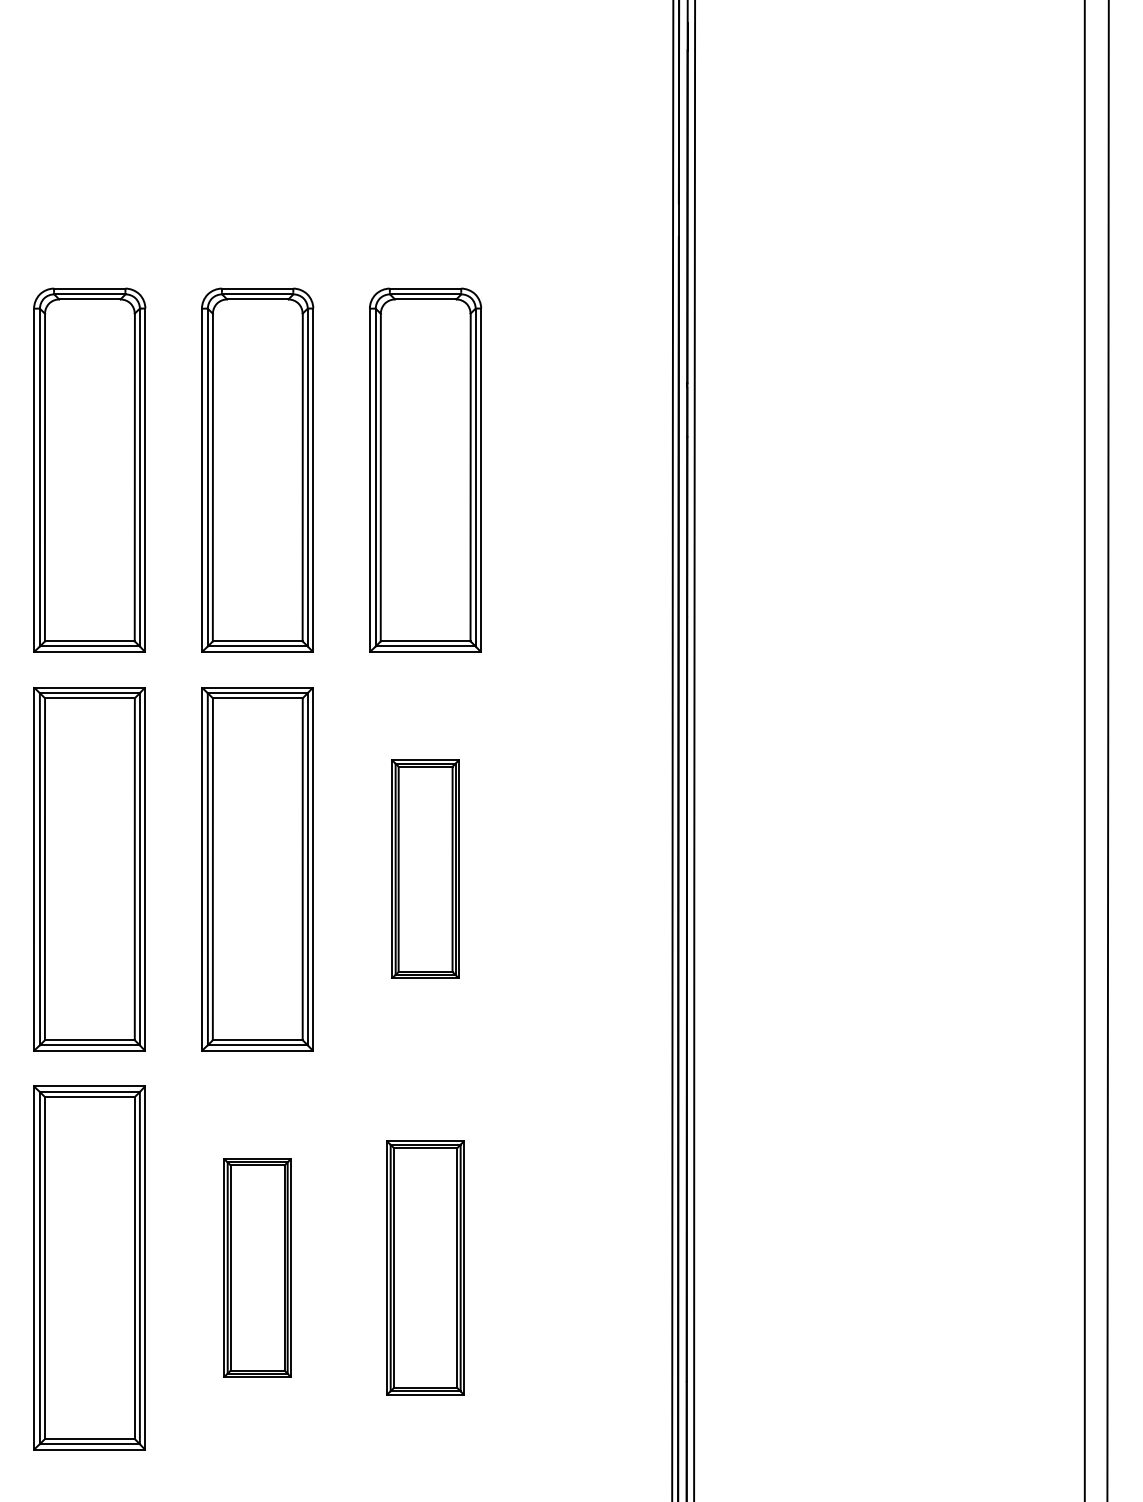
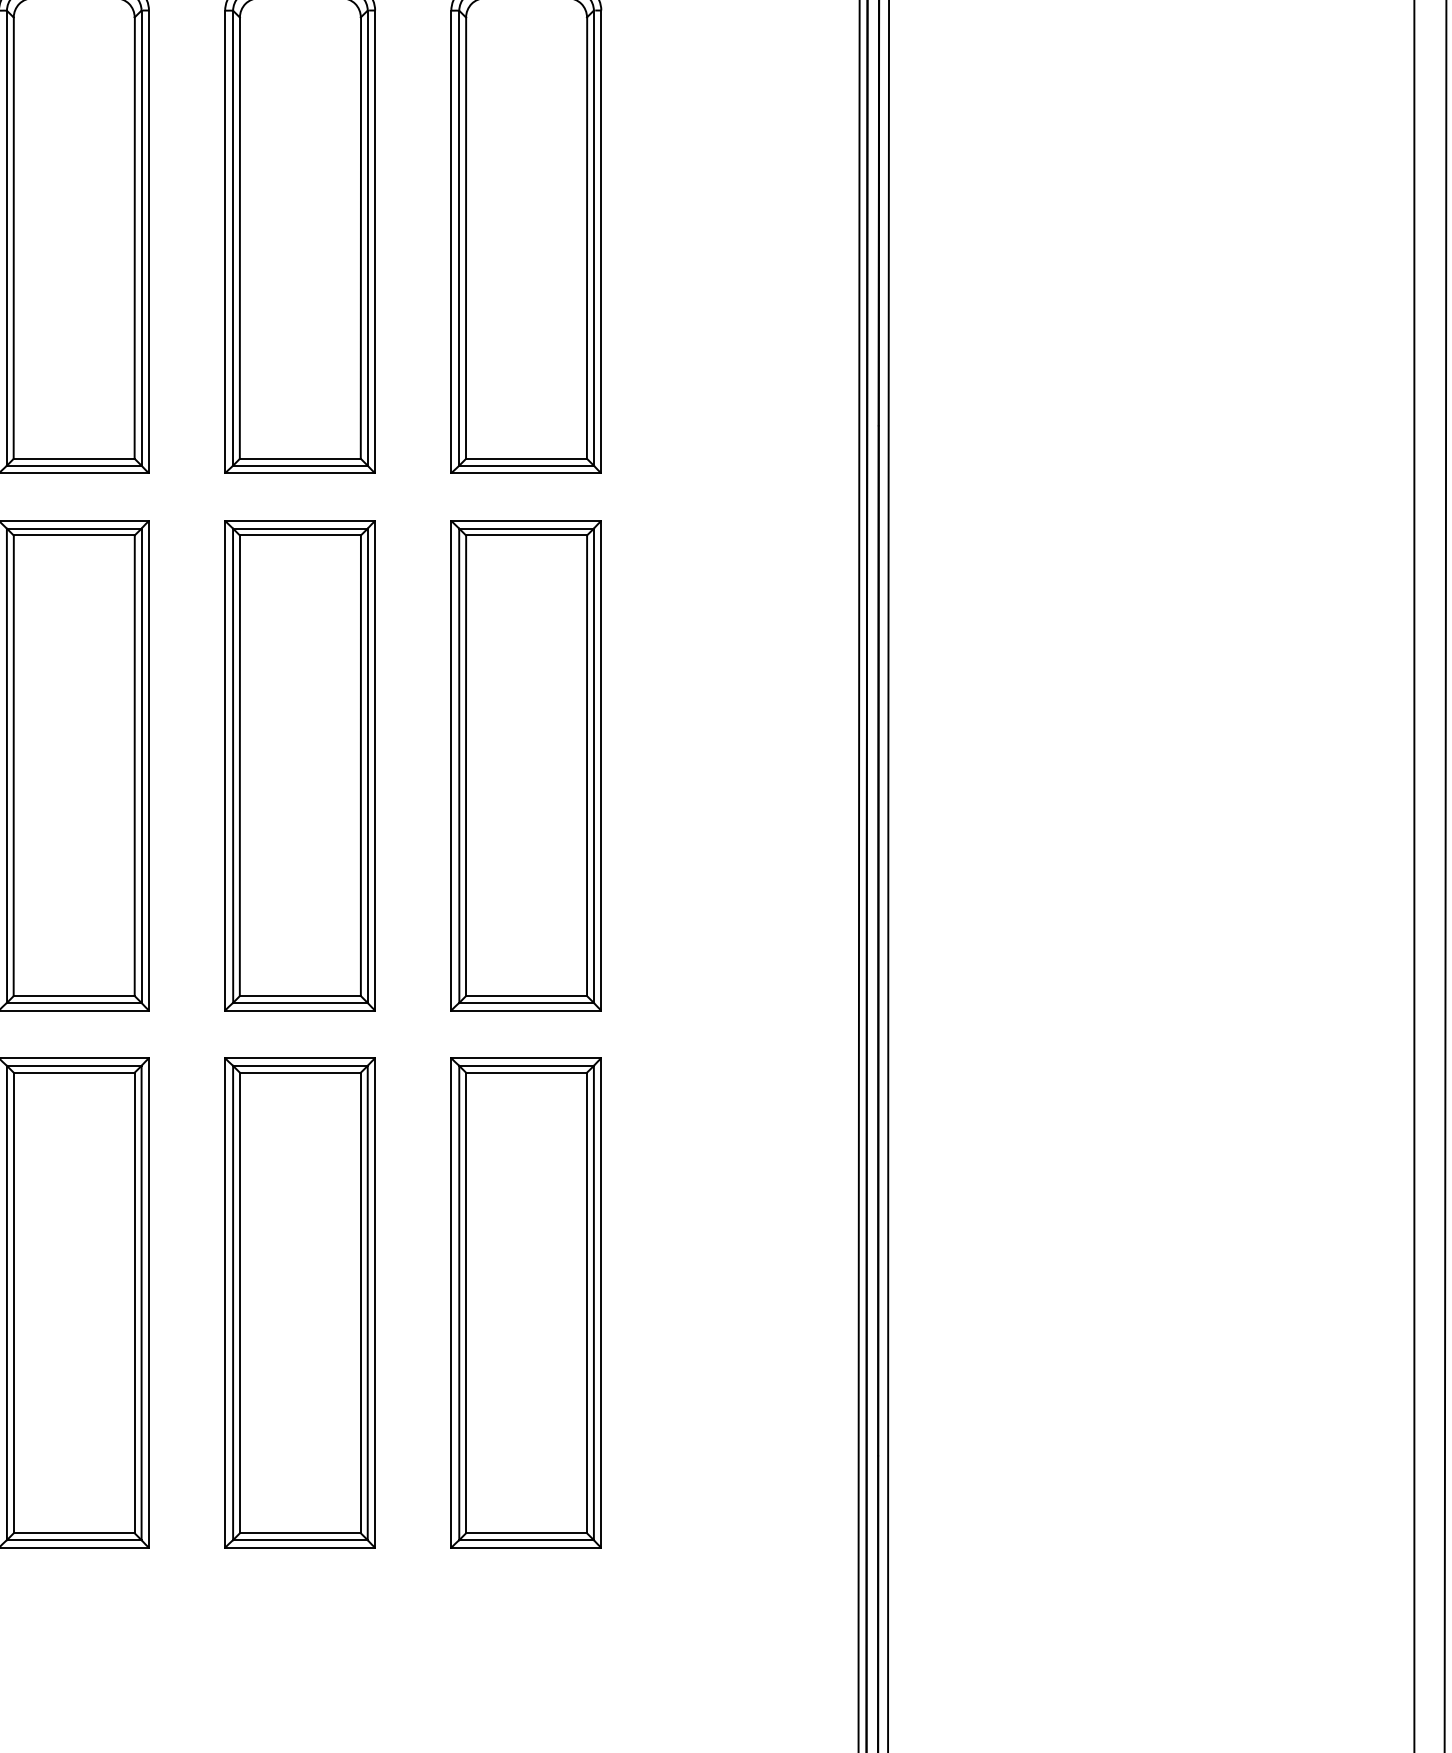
part: (425, 869) -> (526, 766), size x1.67
part: (257, 1267) -> (299, 1302), size x1.67
part: (425, 1267) -> (526, 1302), size x1.43

